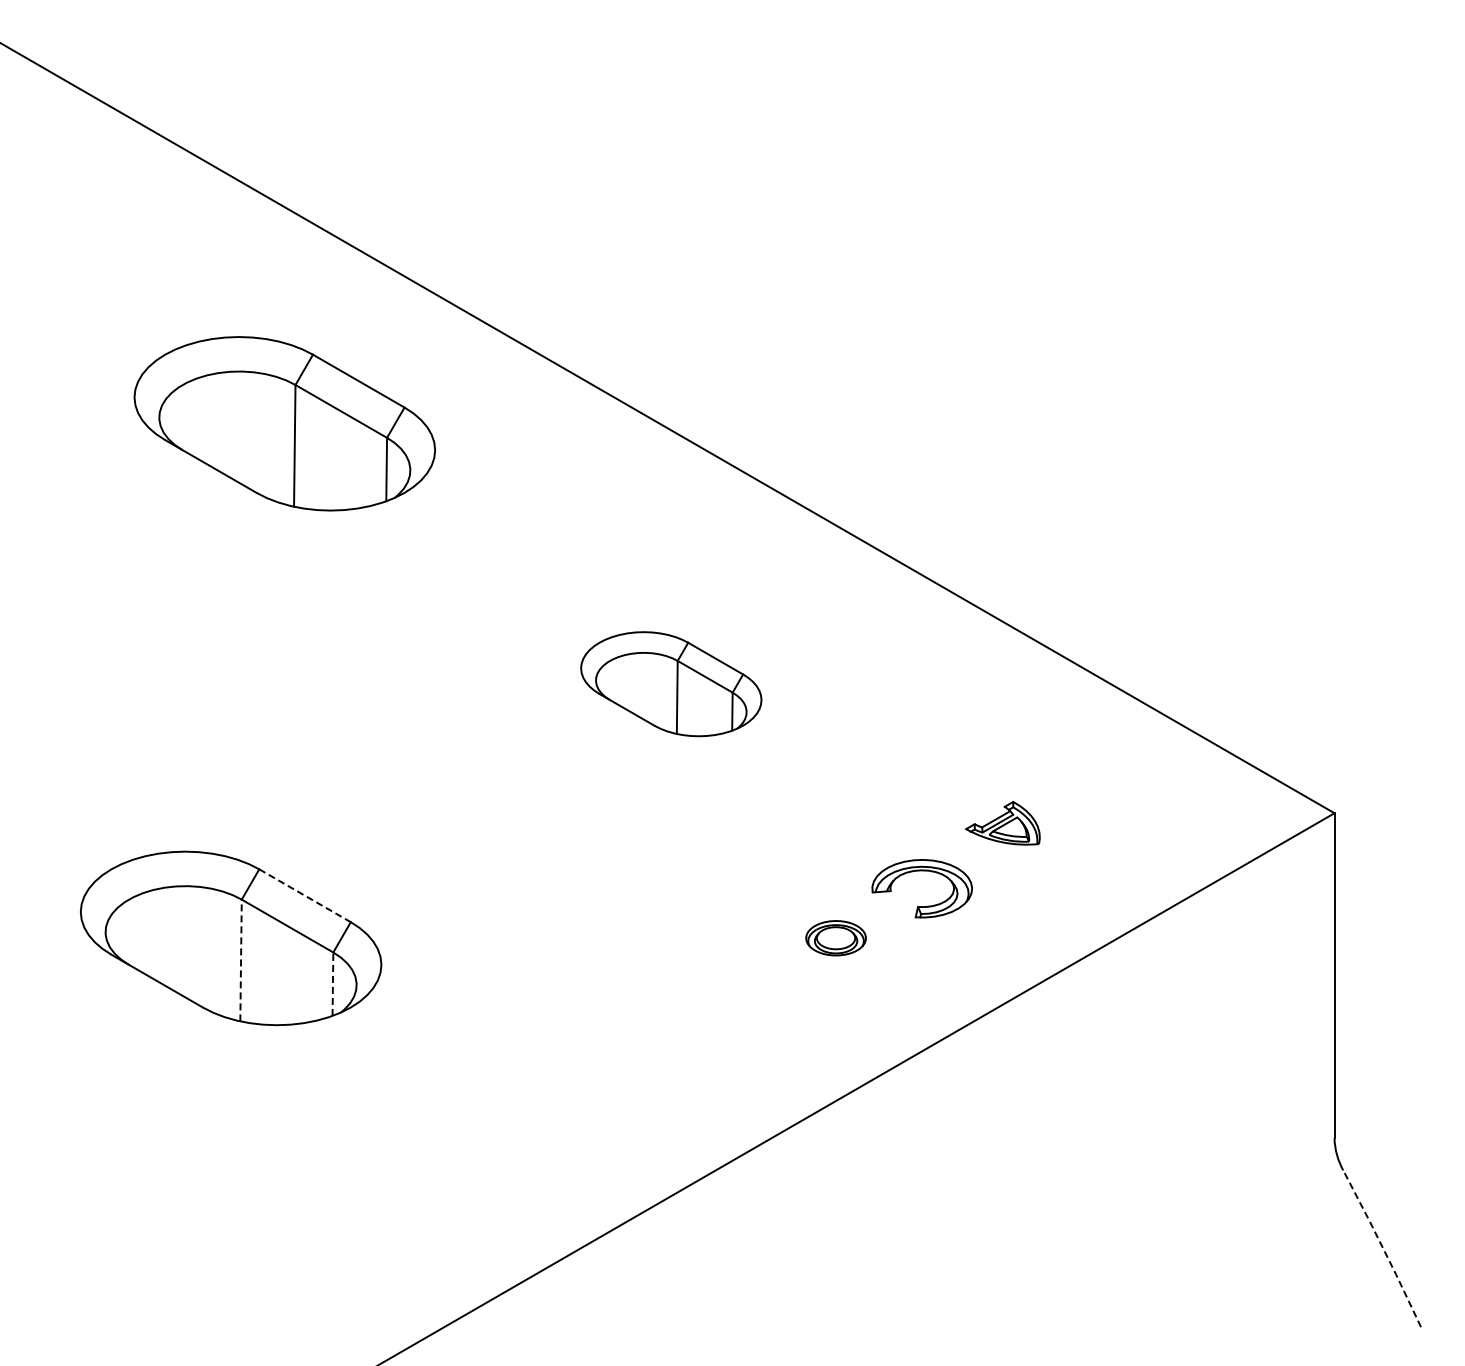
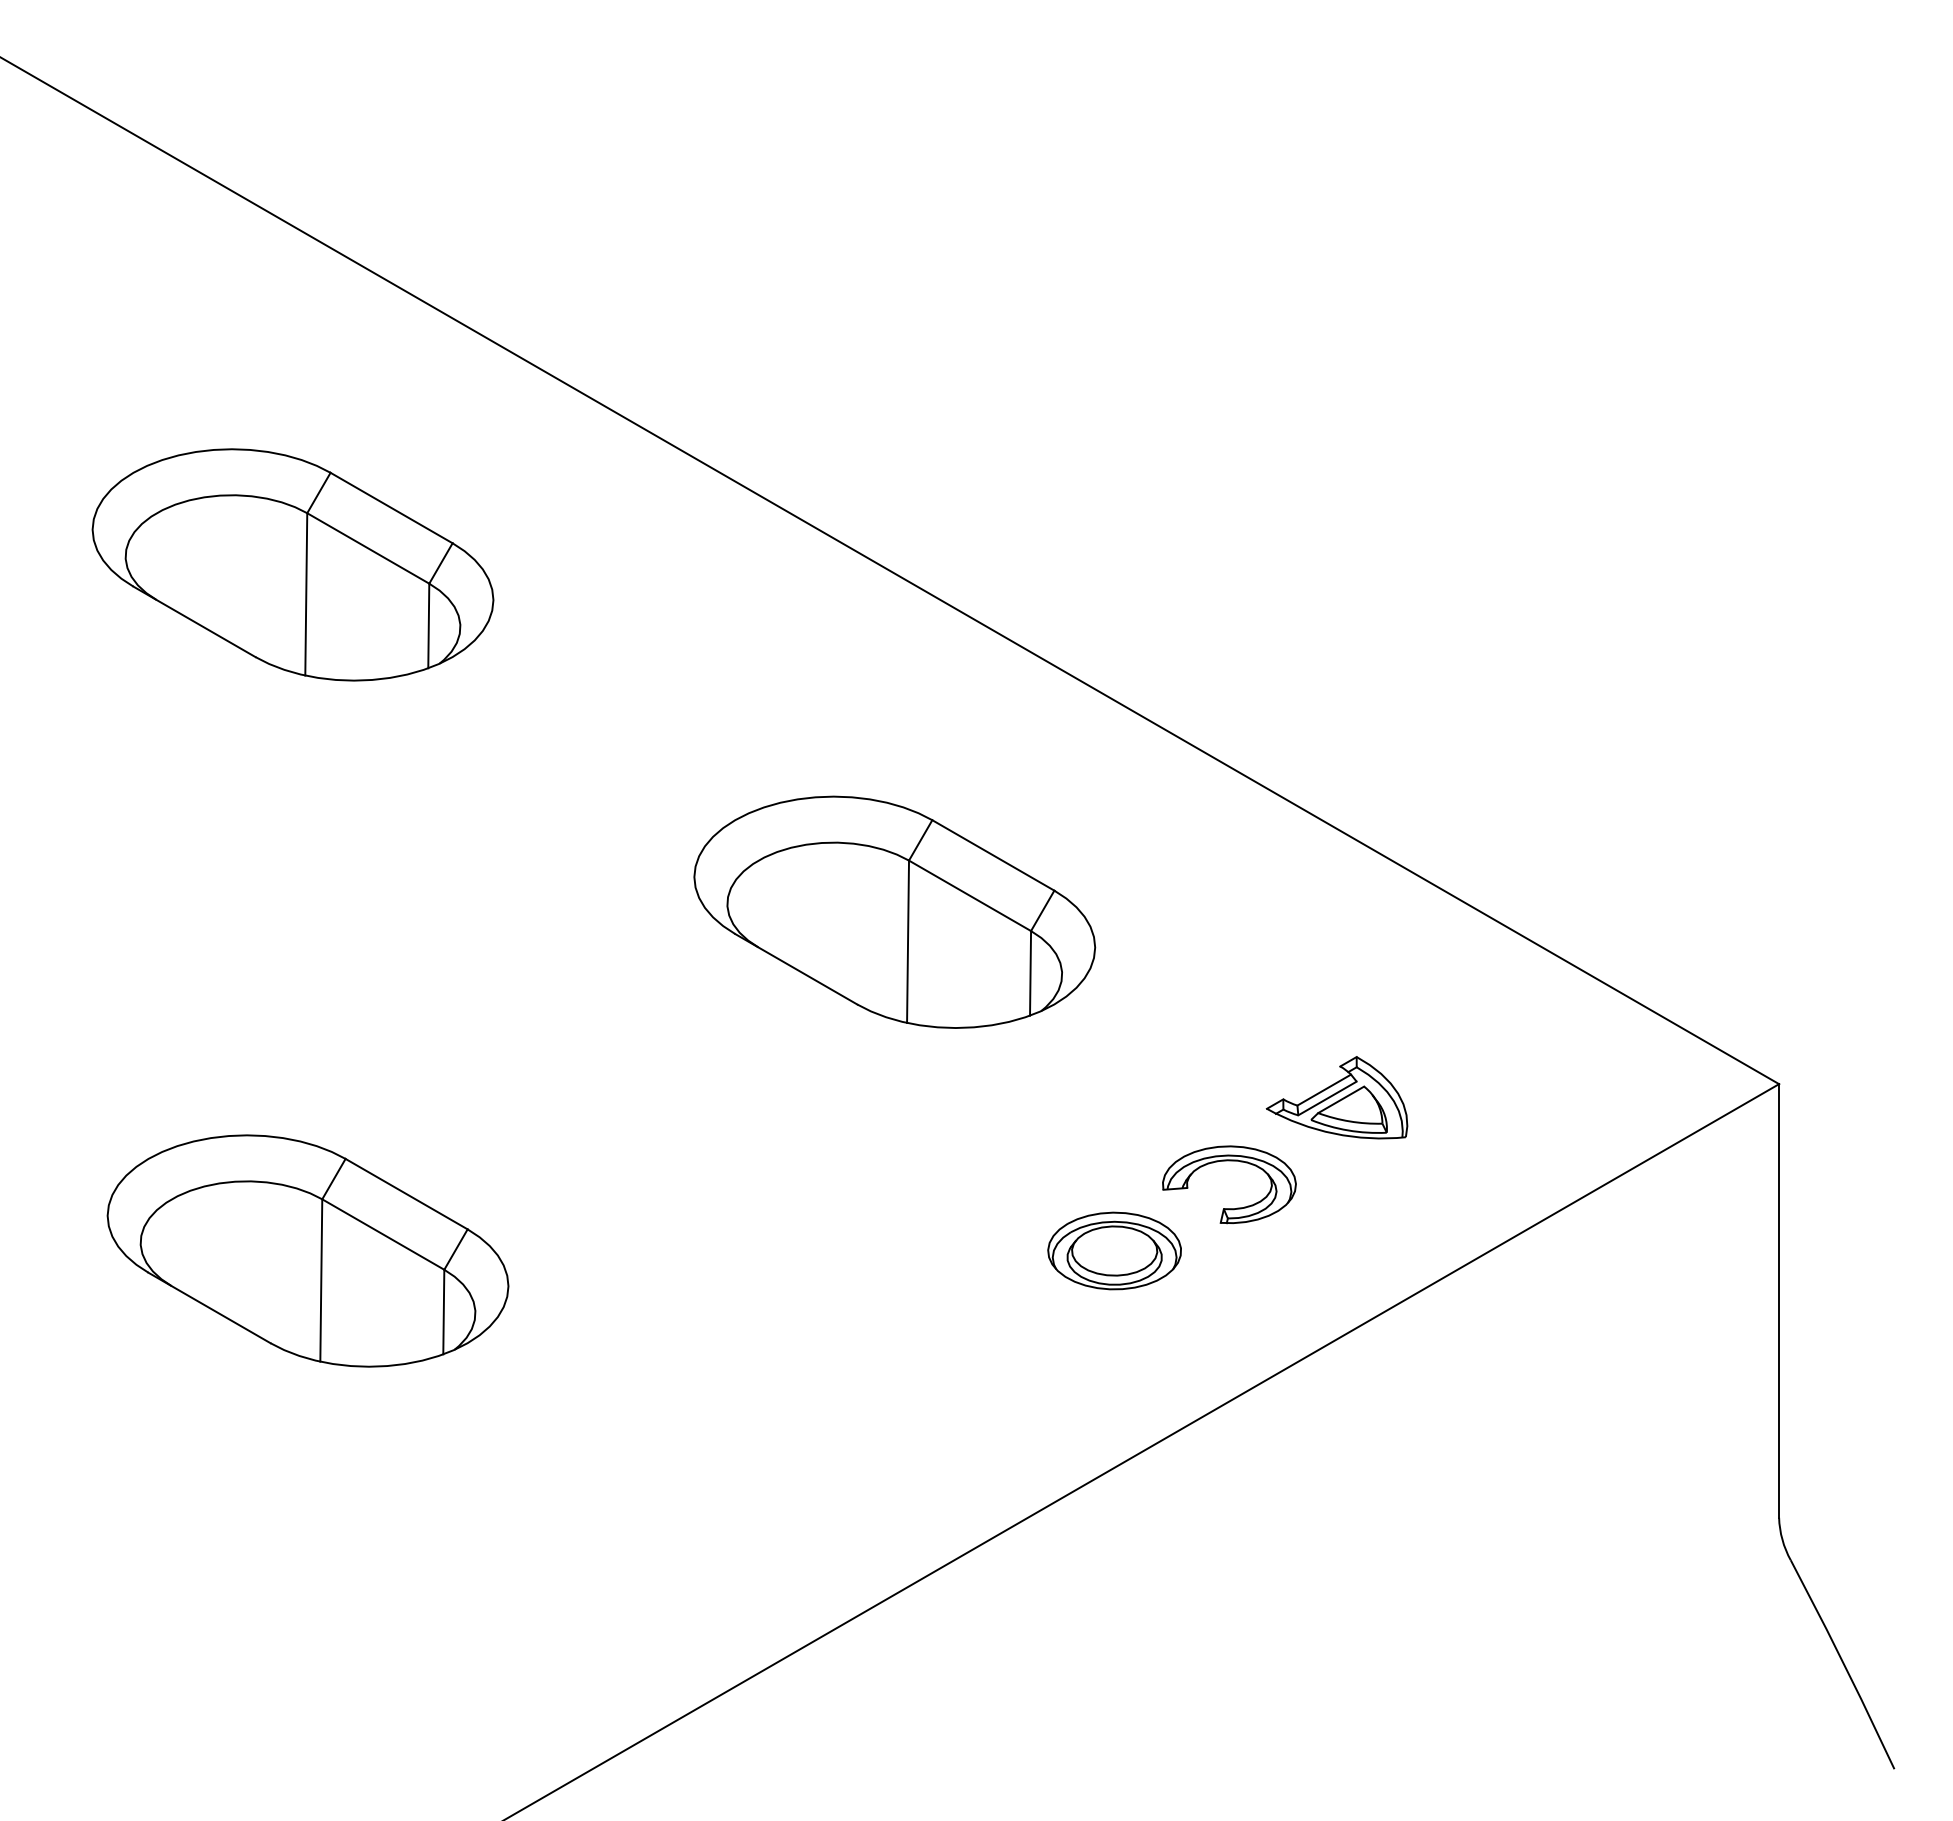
part: (284, 423) -> (292, 564), moved
part: (671, 683) -> (895, 911), size x1.67
part: (1002, 822) -> (1336, 1096), size x1.43
line: (305, 895) -> (407, 1193), dashed -> solid
part: (835, 937) -> (1113, 1249), size x1.67
line: (241, 960) -> (321, 1280), dashed -> solid
line: (332, 984) -> (443, 1312), dashed -> solid
line: (1382, 1247) -> (1843, 1663), dashed -> solid

